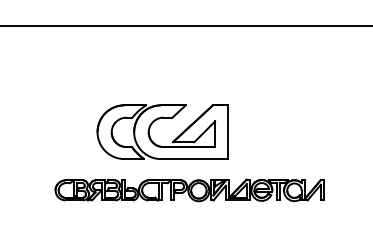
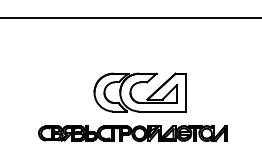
part: (154, 122) -> (134, 85), moved

